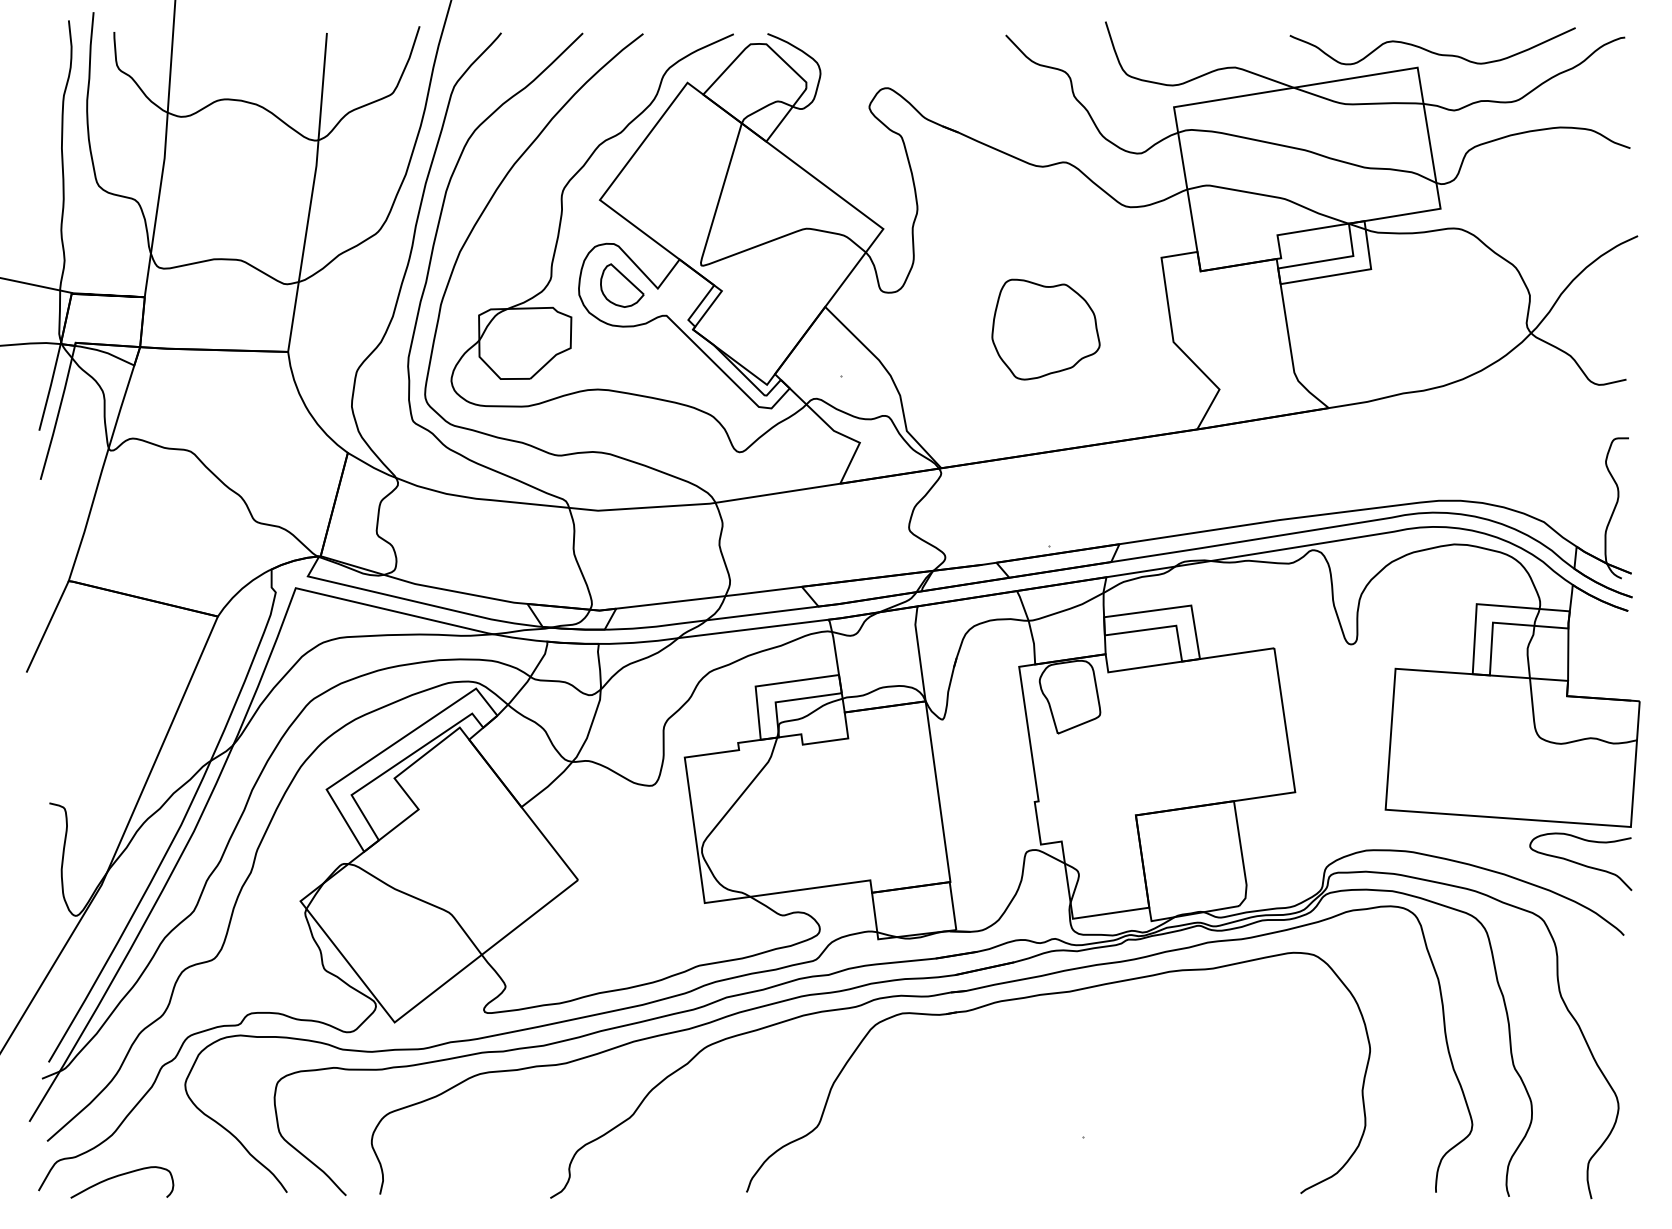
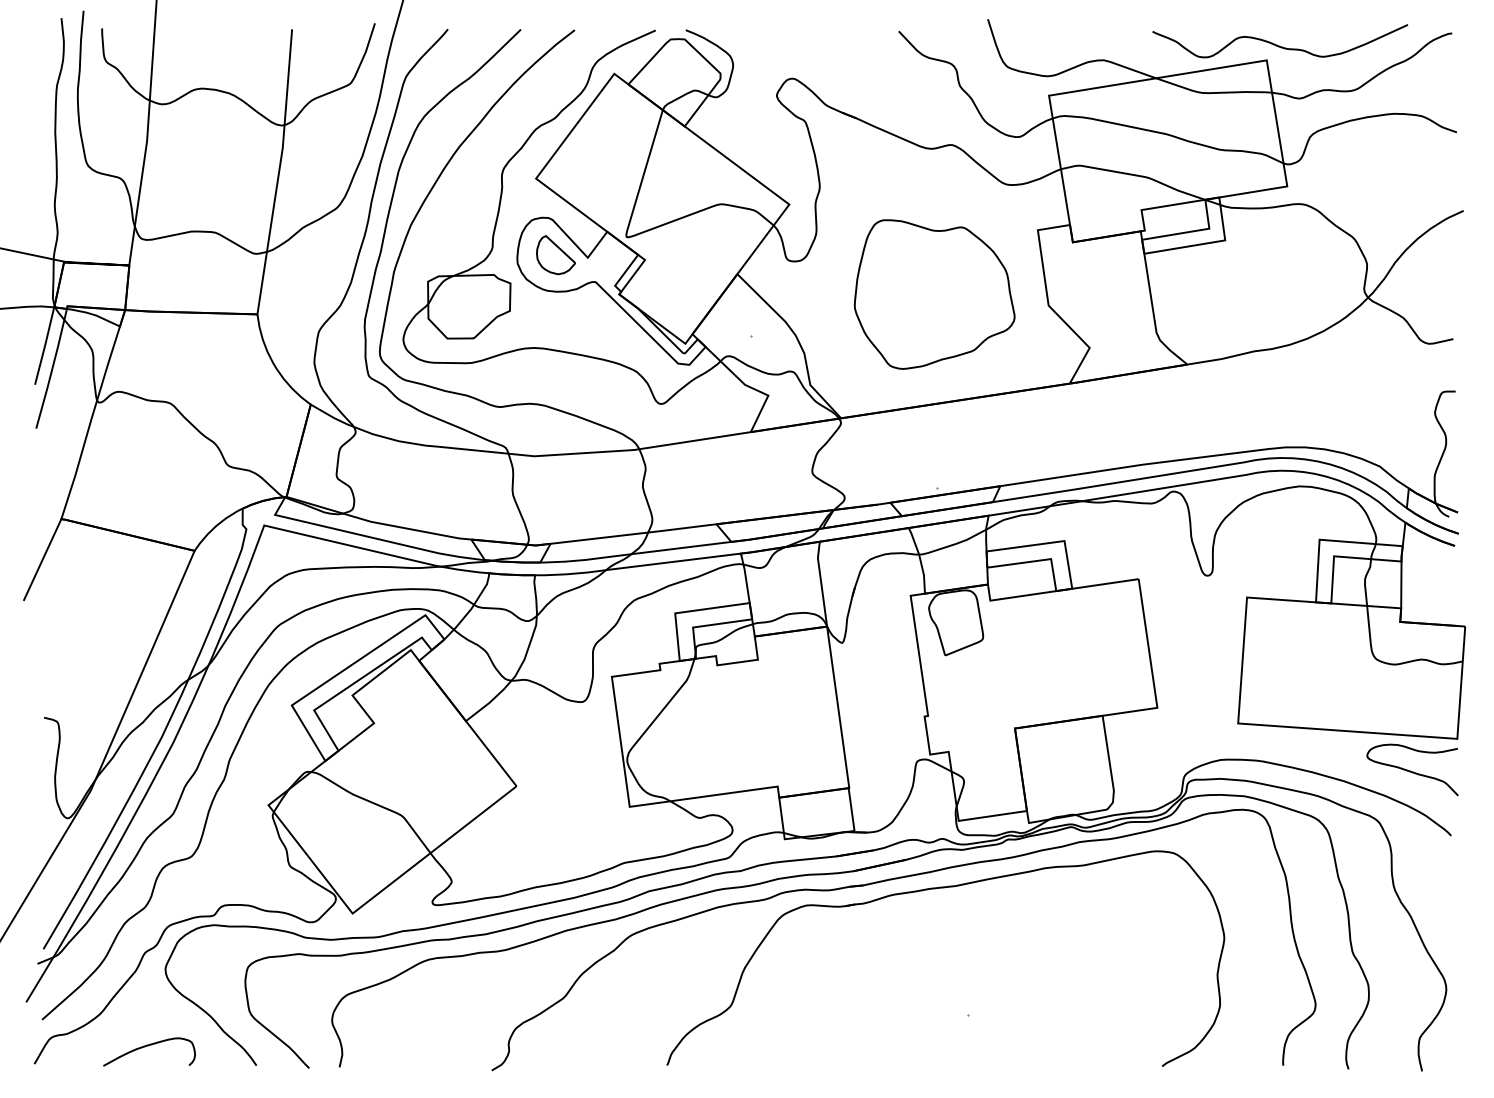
part: (1045, 329) -> (934, 294), size x1.67
curve: (119, 1176) -> (146, 1046), moved

